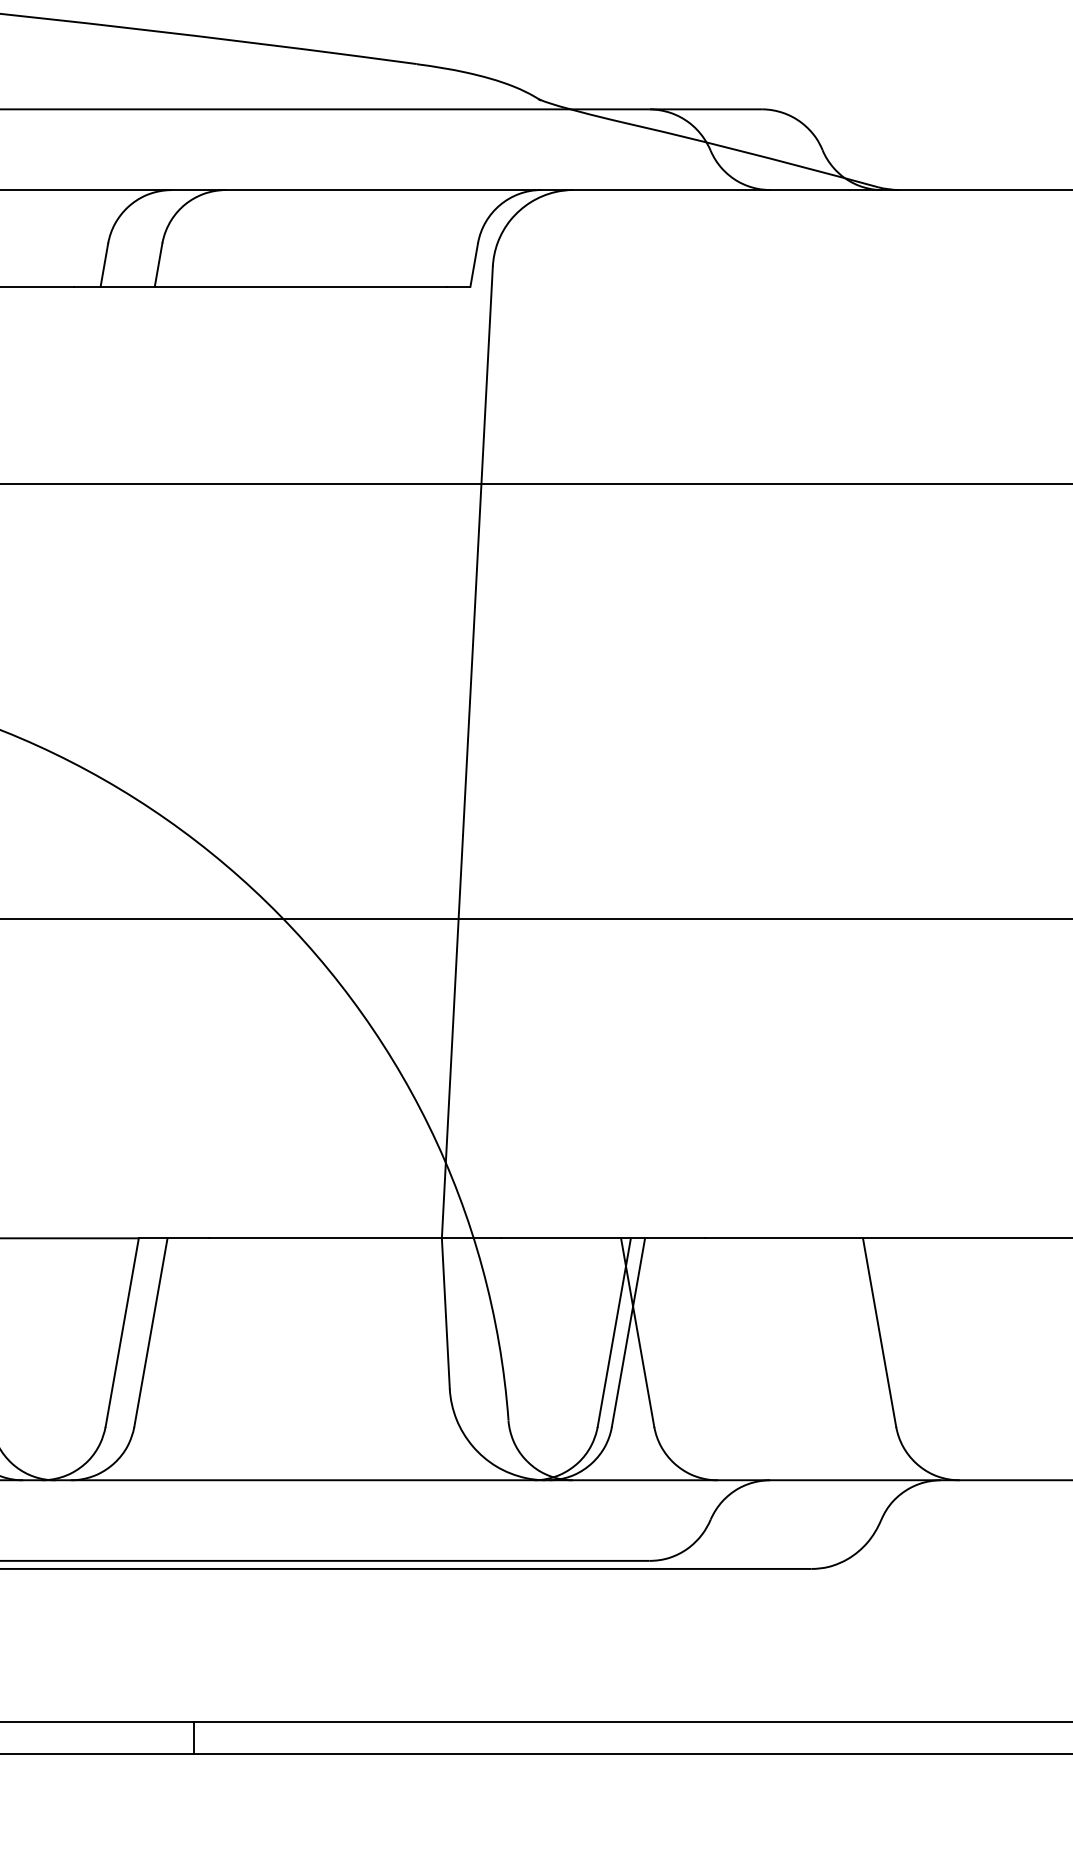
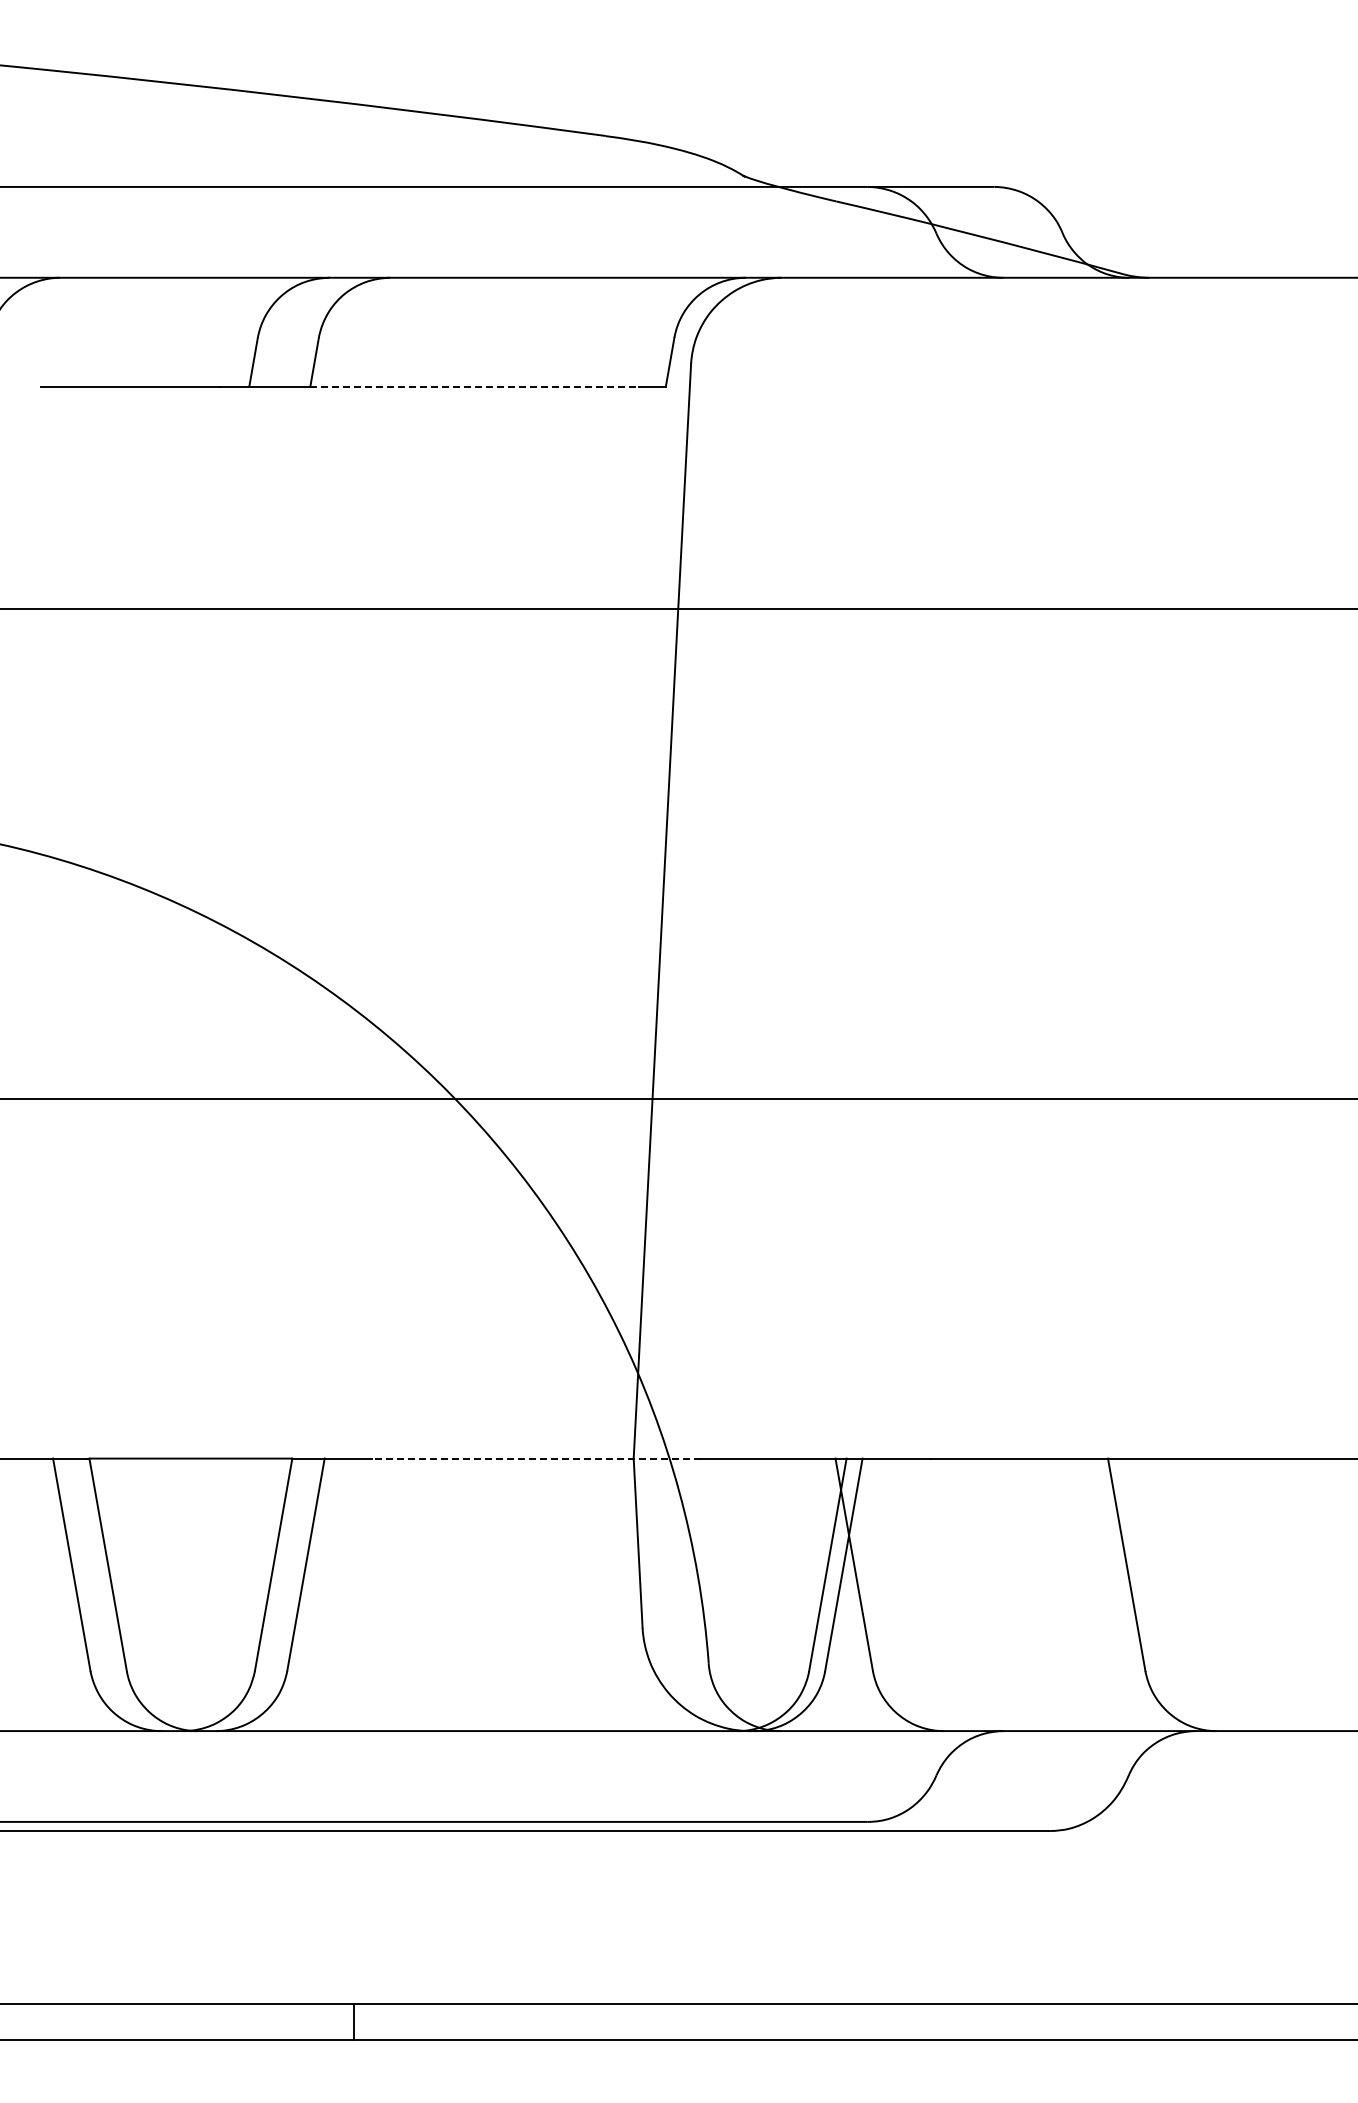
line: (301, 286) -> (475, 386), solid -> dashed
line: (355, 1238) -> (536, 1458), solid -> dashed

